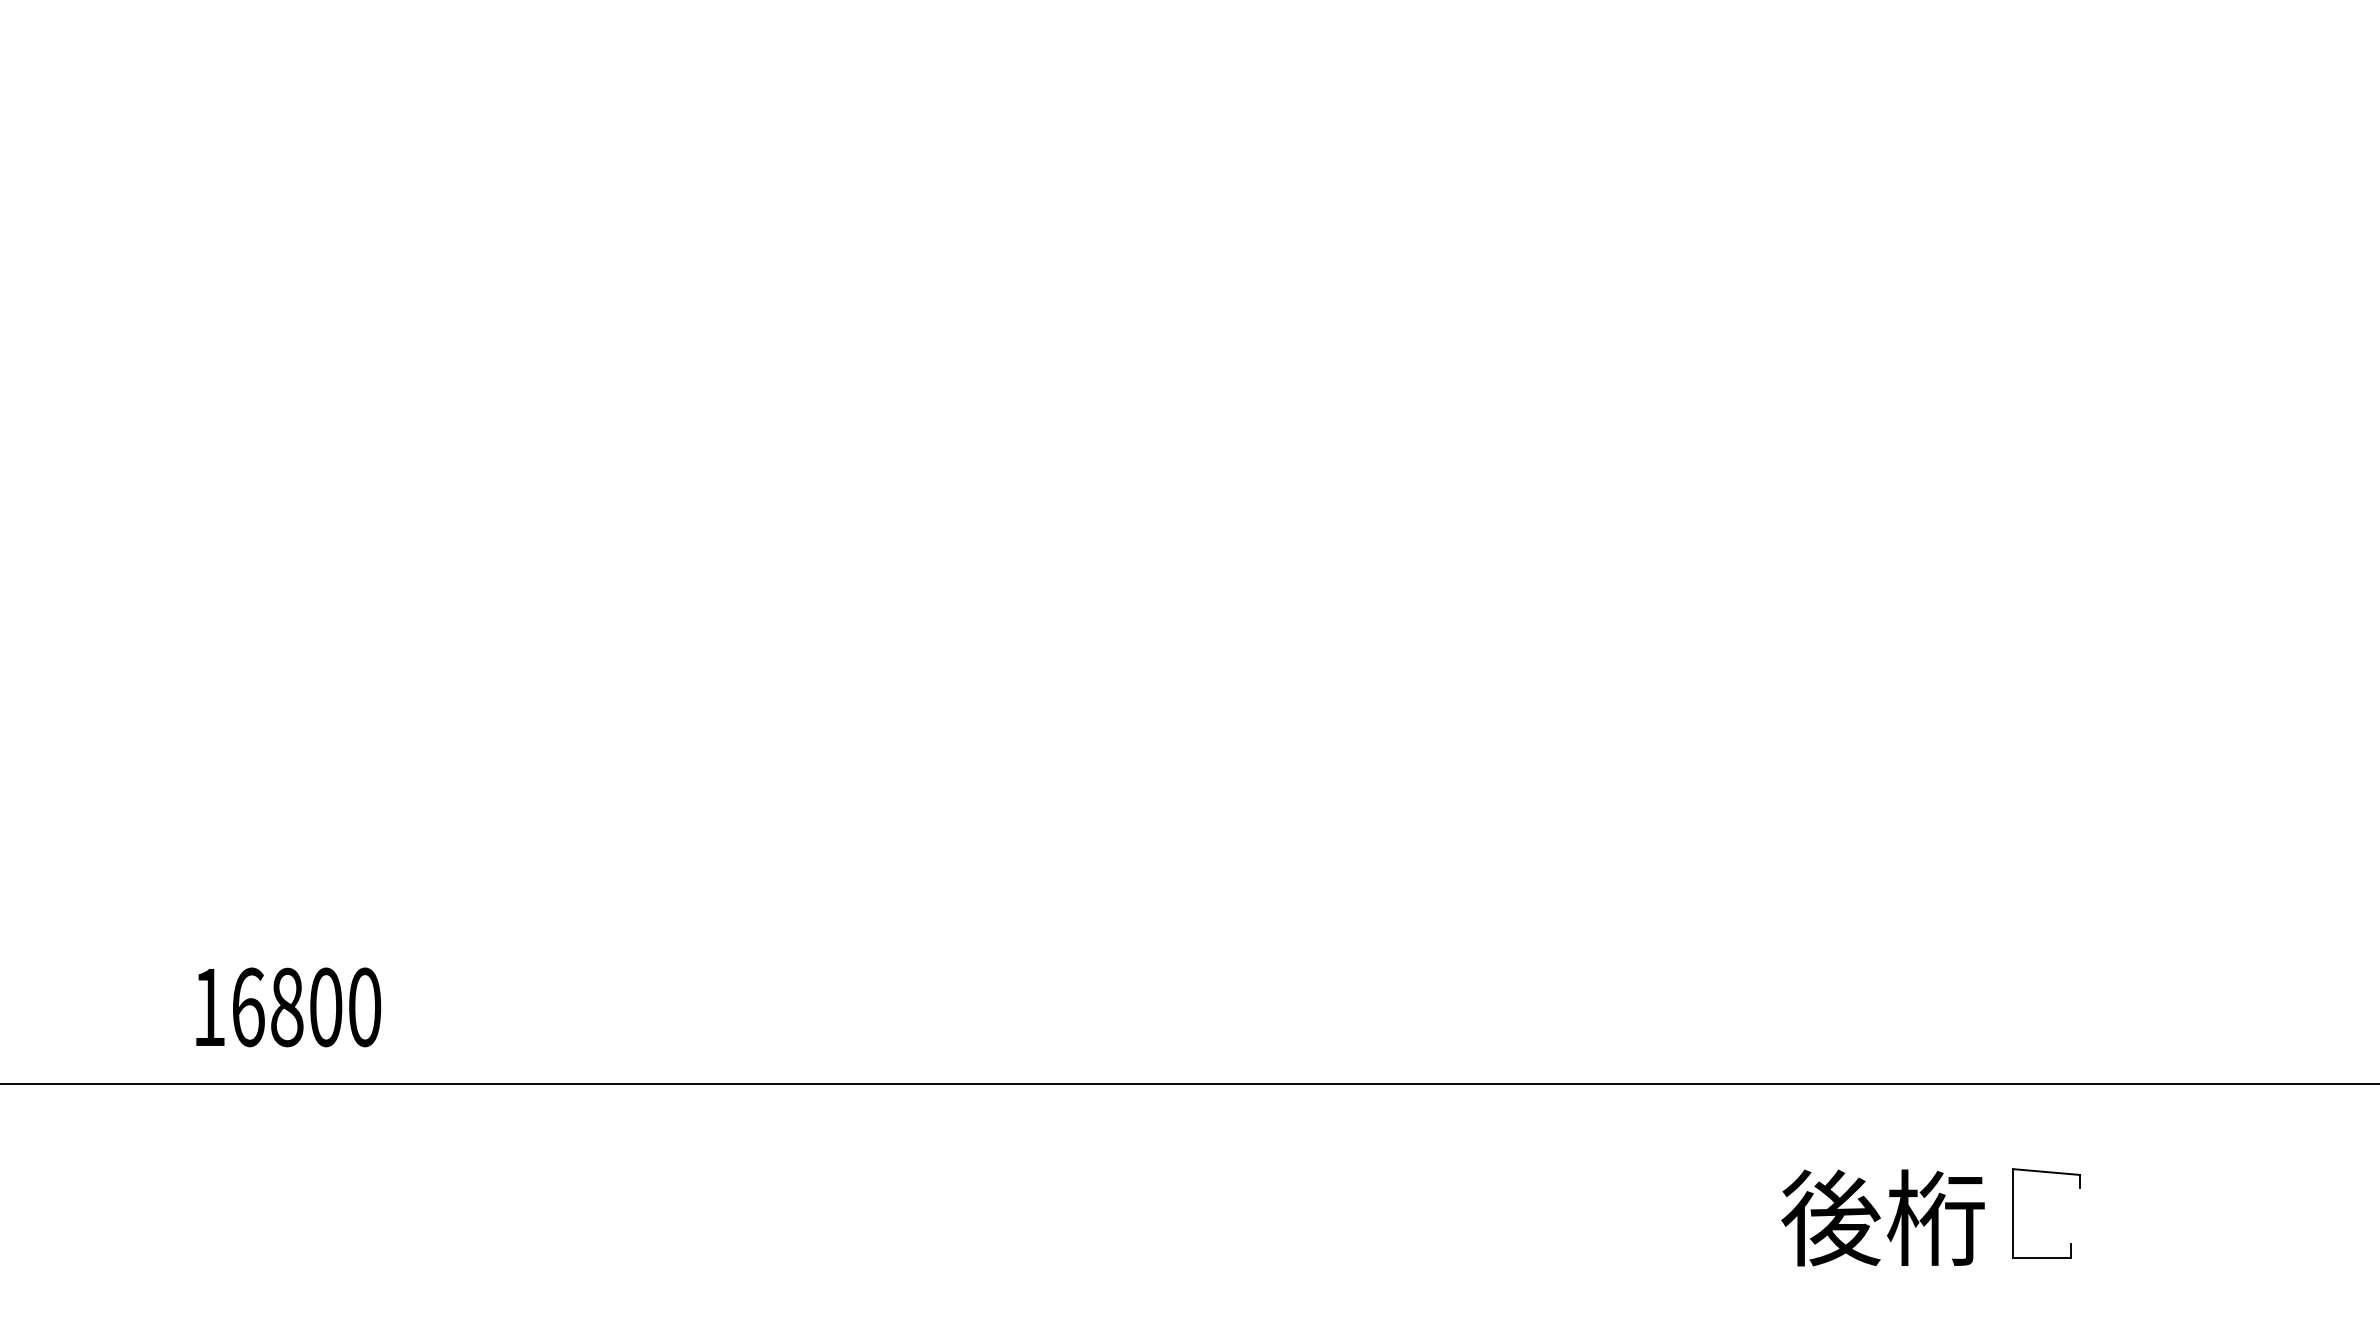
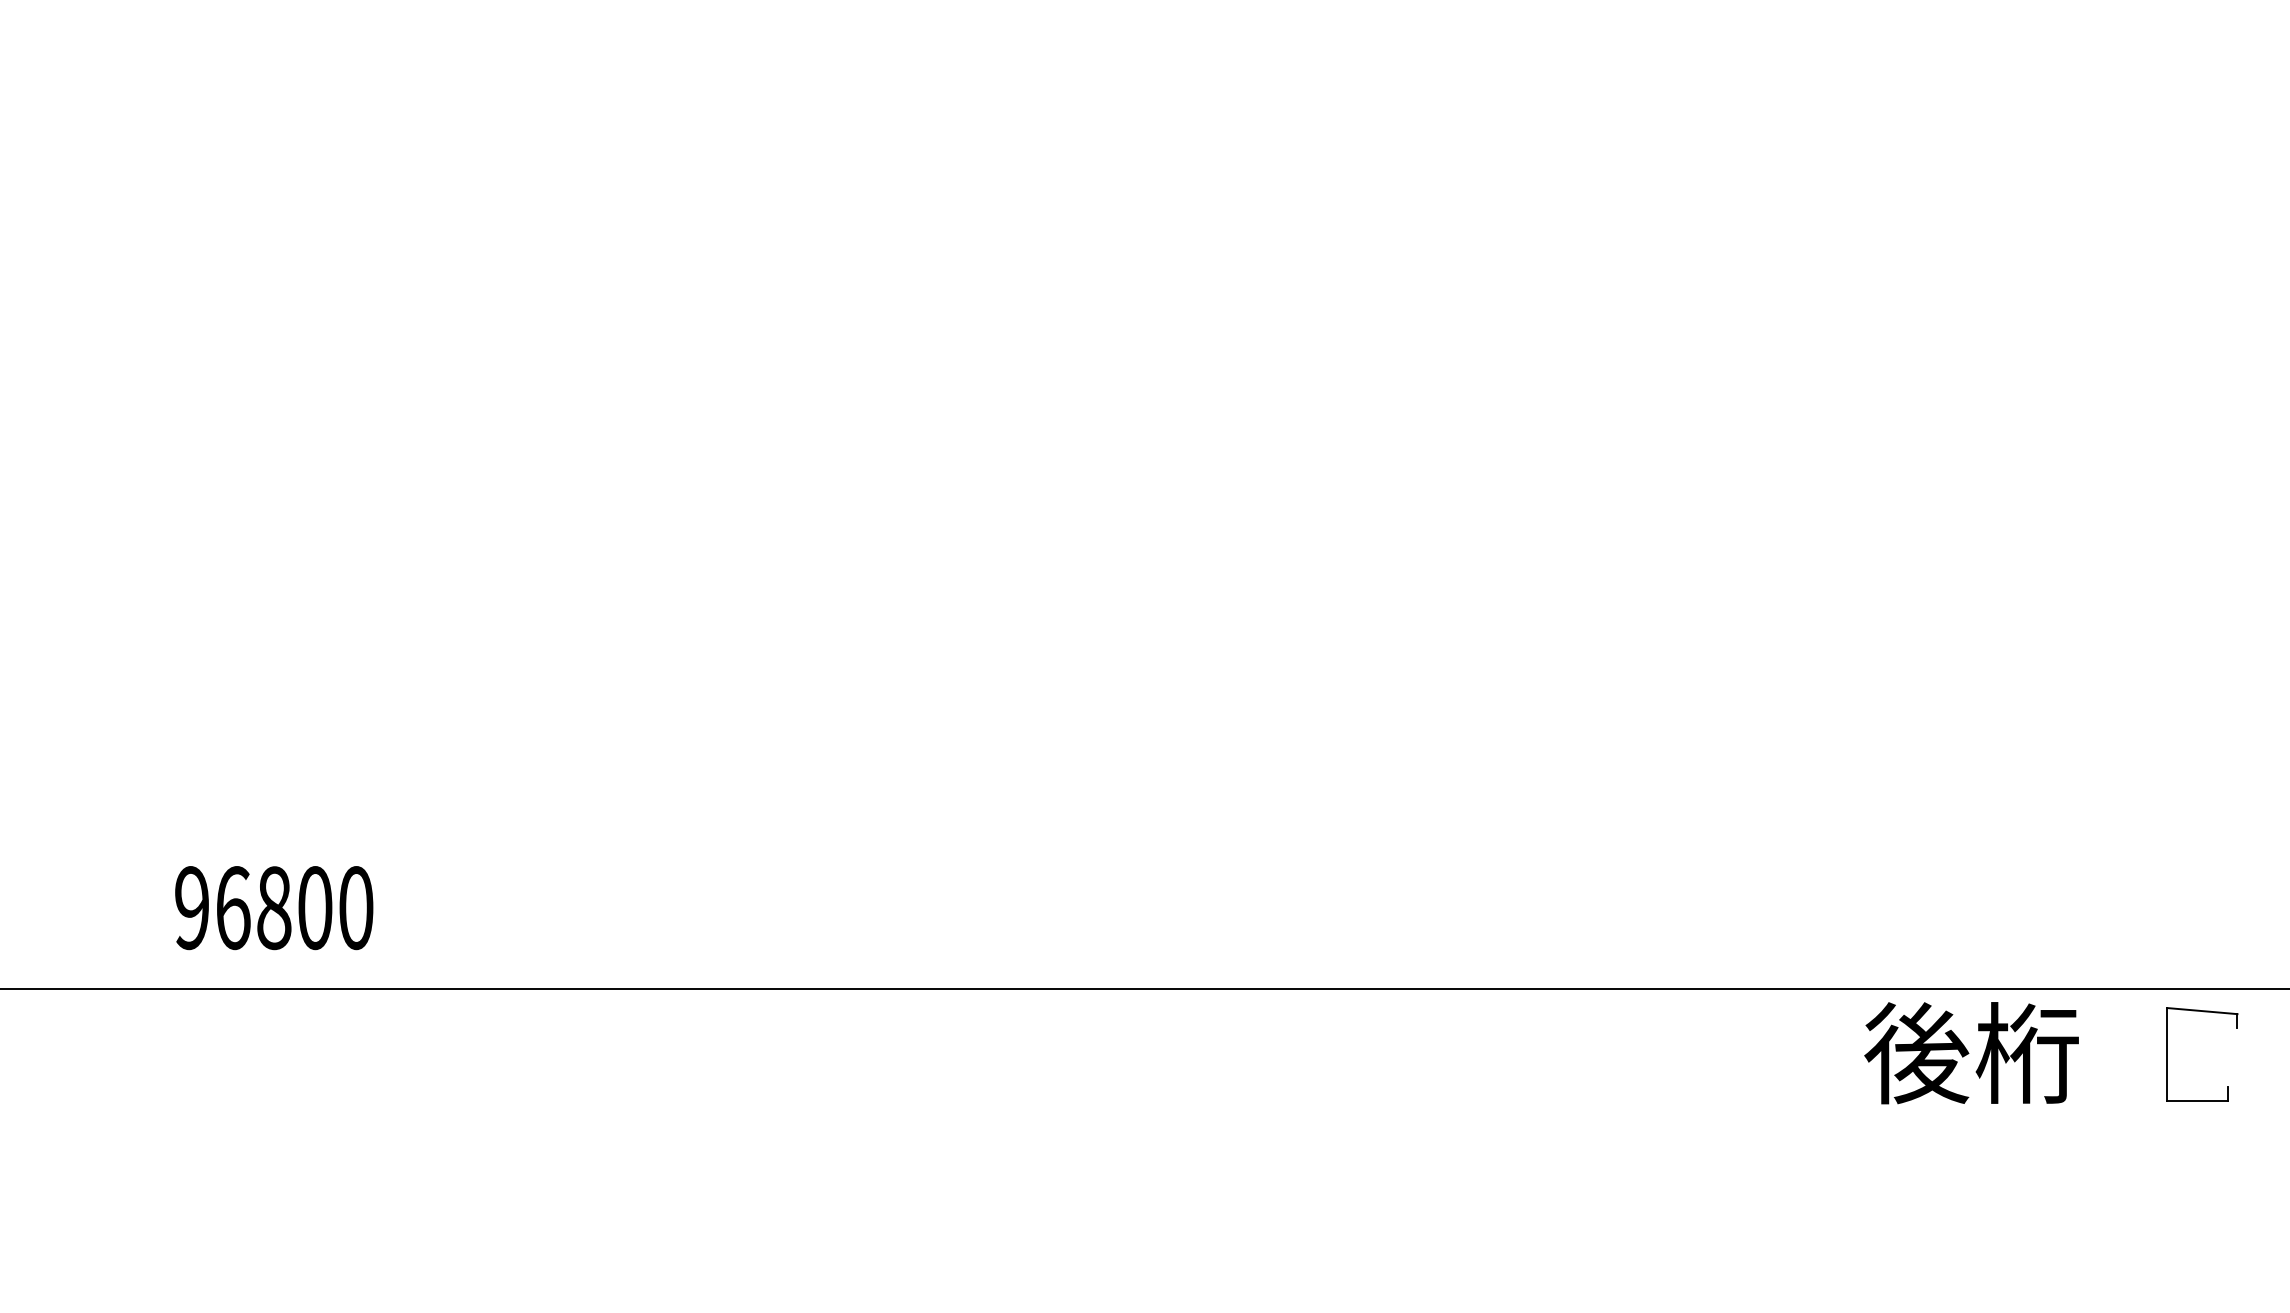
text: (209, 1007) -> (192, 908), 16800 -> 96800
part: (2013, 1213) -> (2167, 1054), moved
text: (1882, 1217) -> (1971, 1052), moved

